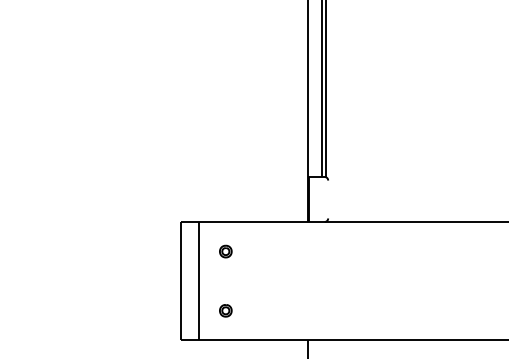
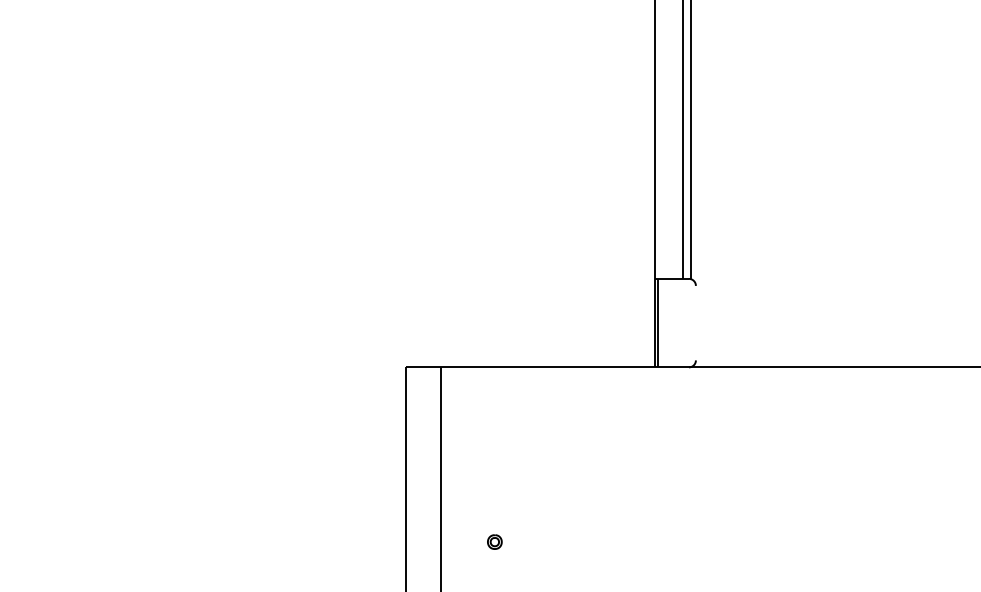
part: (225, 251) -> (494, 425), removed
part: (225, 310) -> (494, 541), size x0.6

